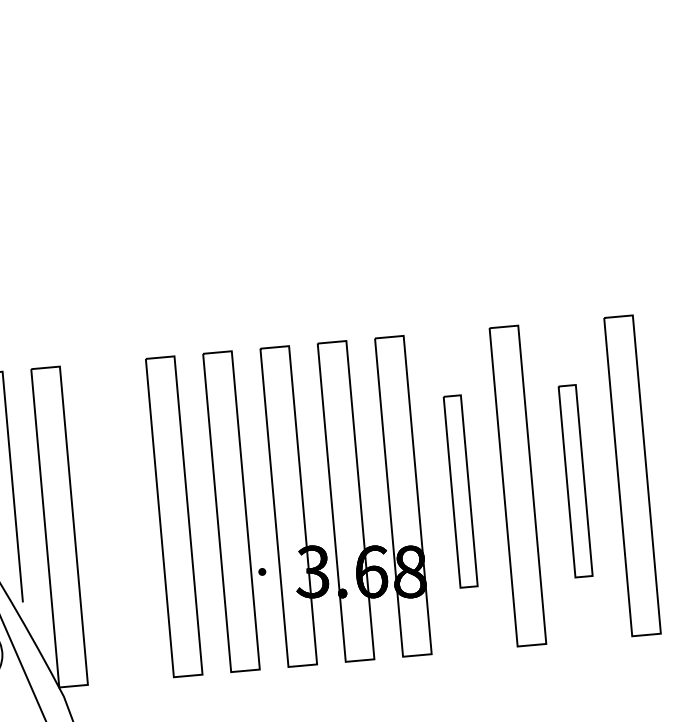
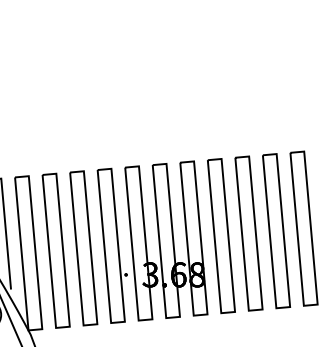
part: (575, 481) -> (276, 231), size x1.67
part: (460, 492) -> (221, 236), size x1.67
part: (115, 521) -> (55, 250), added

